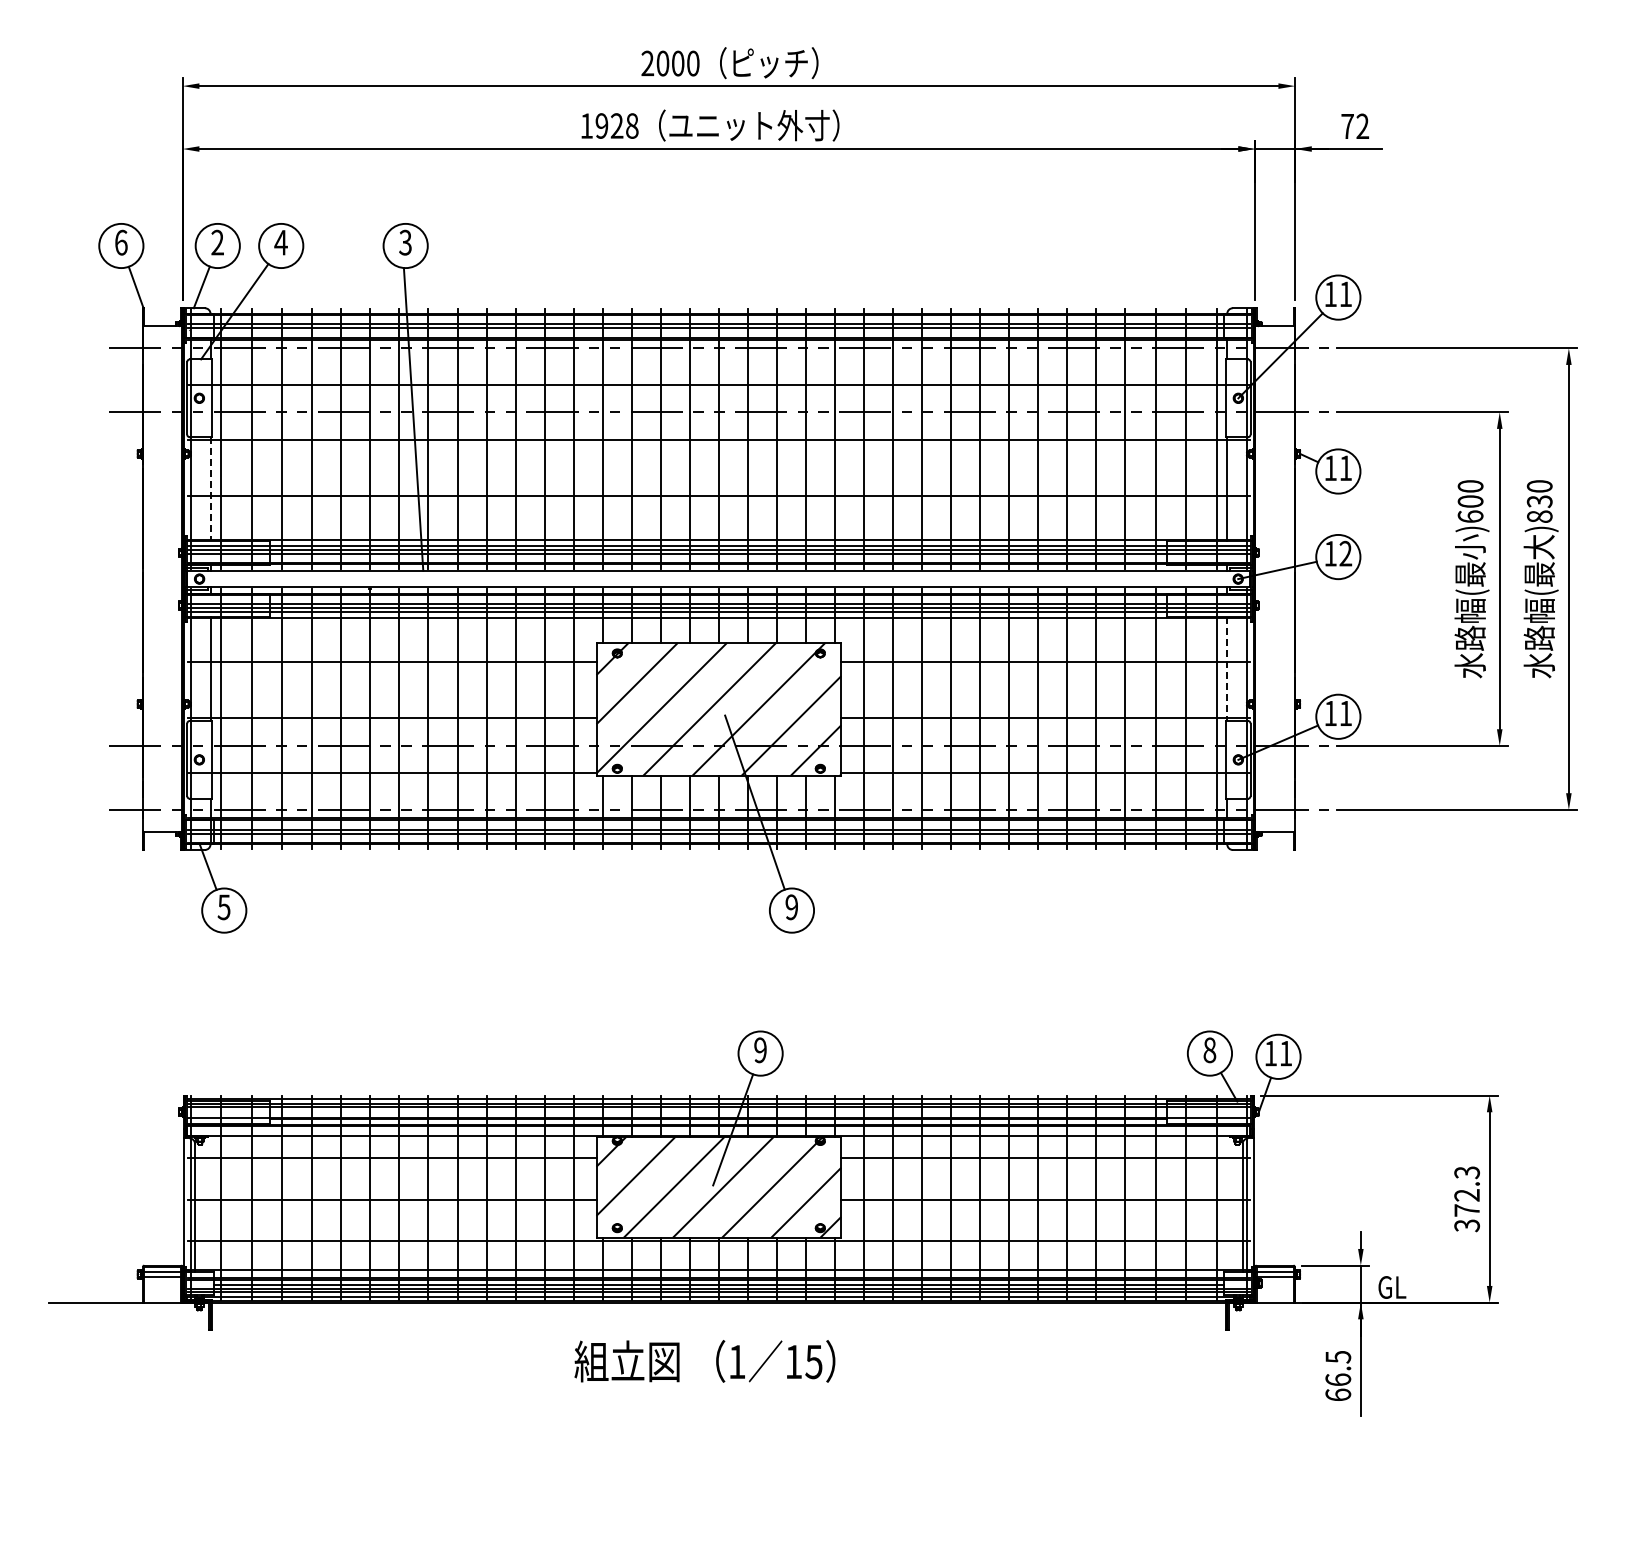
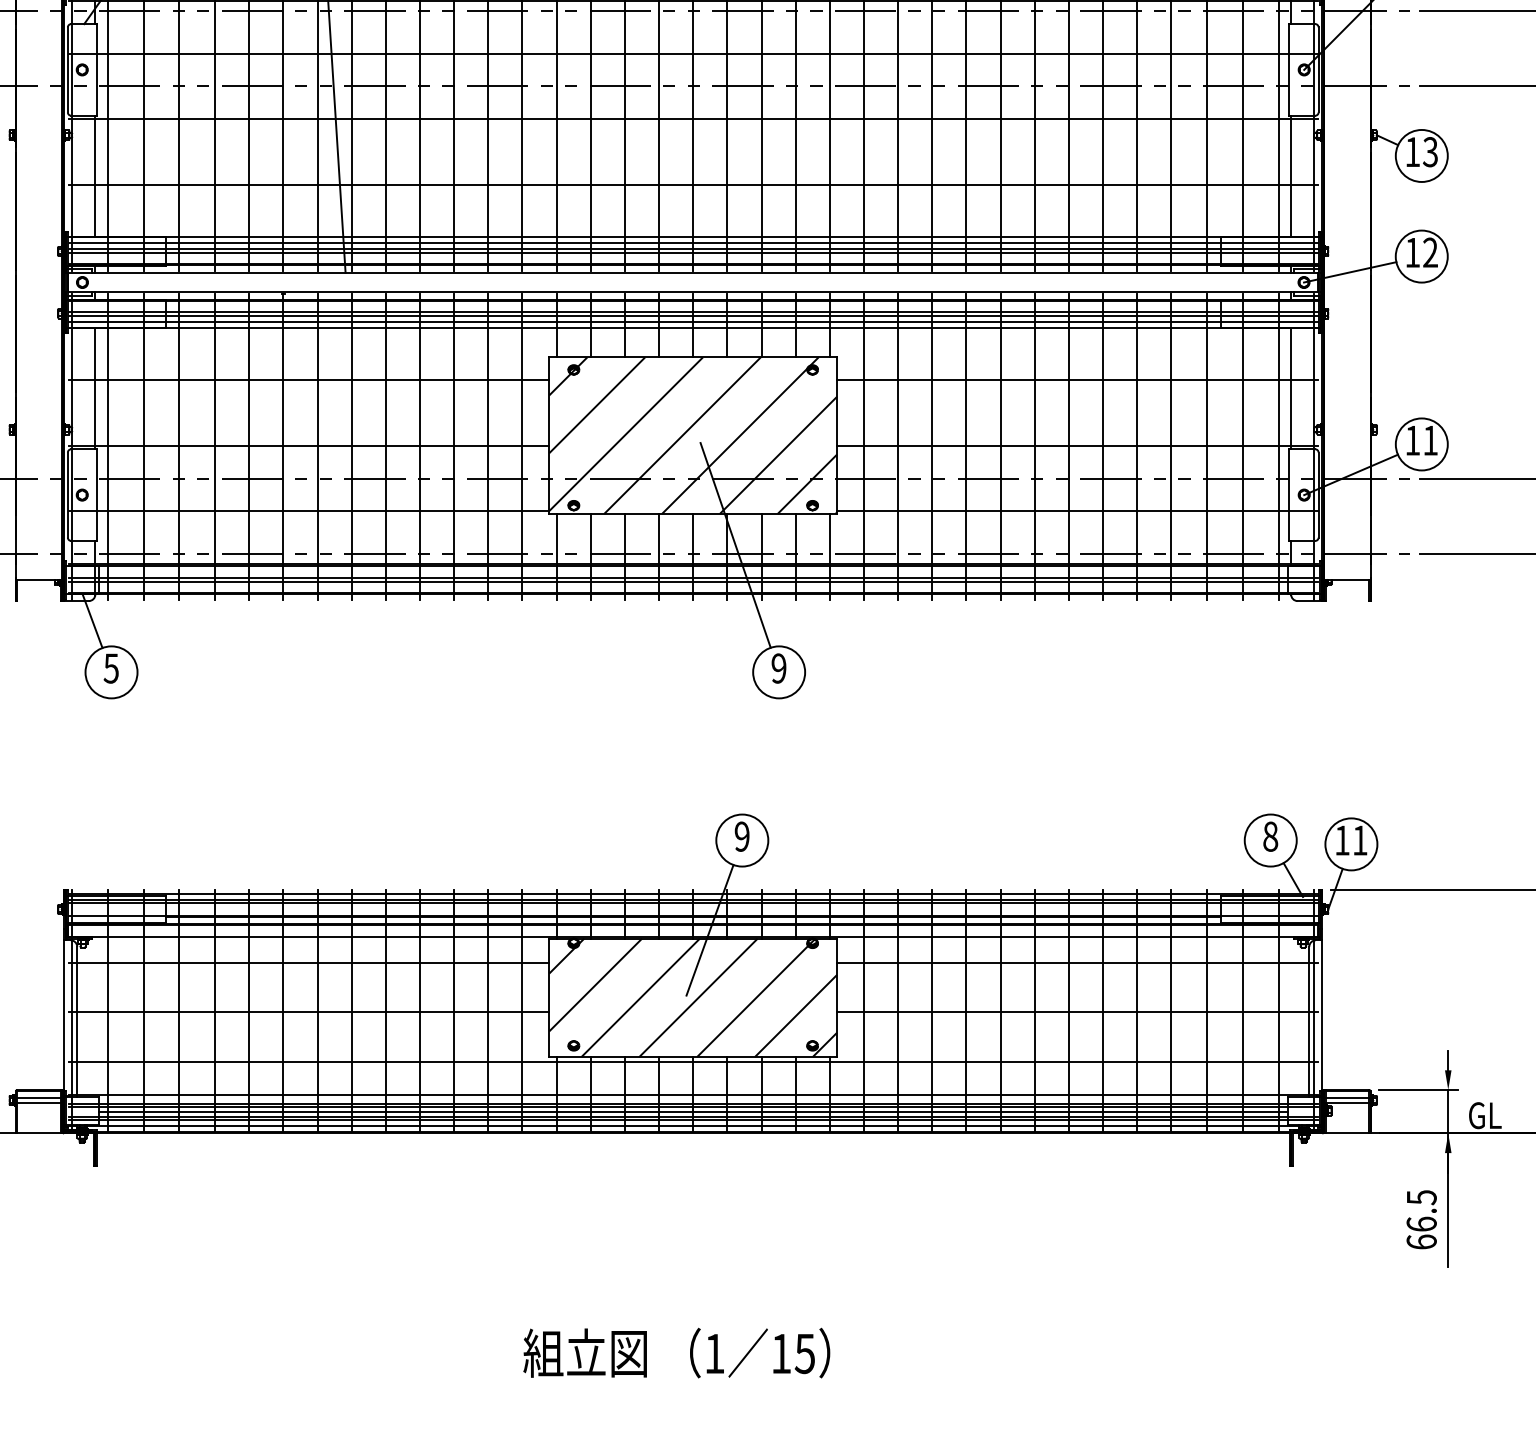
text: (1345, 468) -> (1430, 152), 11 -> 13
line: (210, 489) -> (95, 177), dashed -> solid
line: (1227, 669) -> (1291, 388), dashed -> solid
text: (704, 1361) -> (676, 1353), moved

